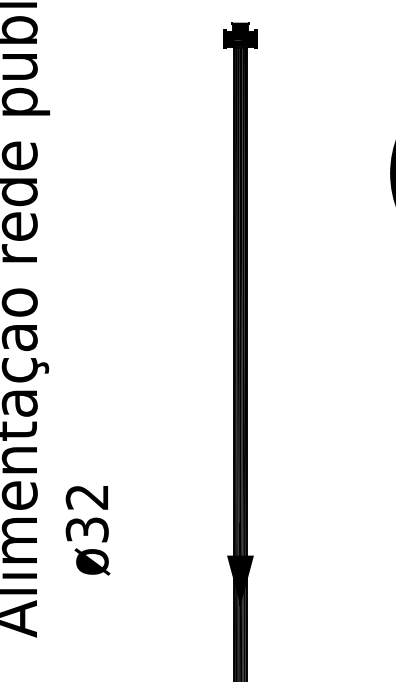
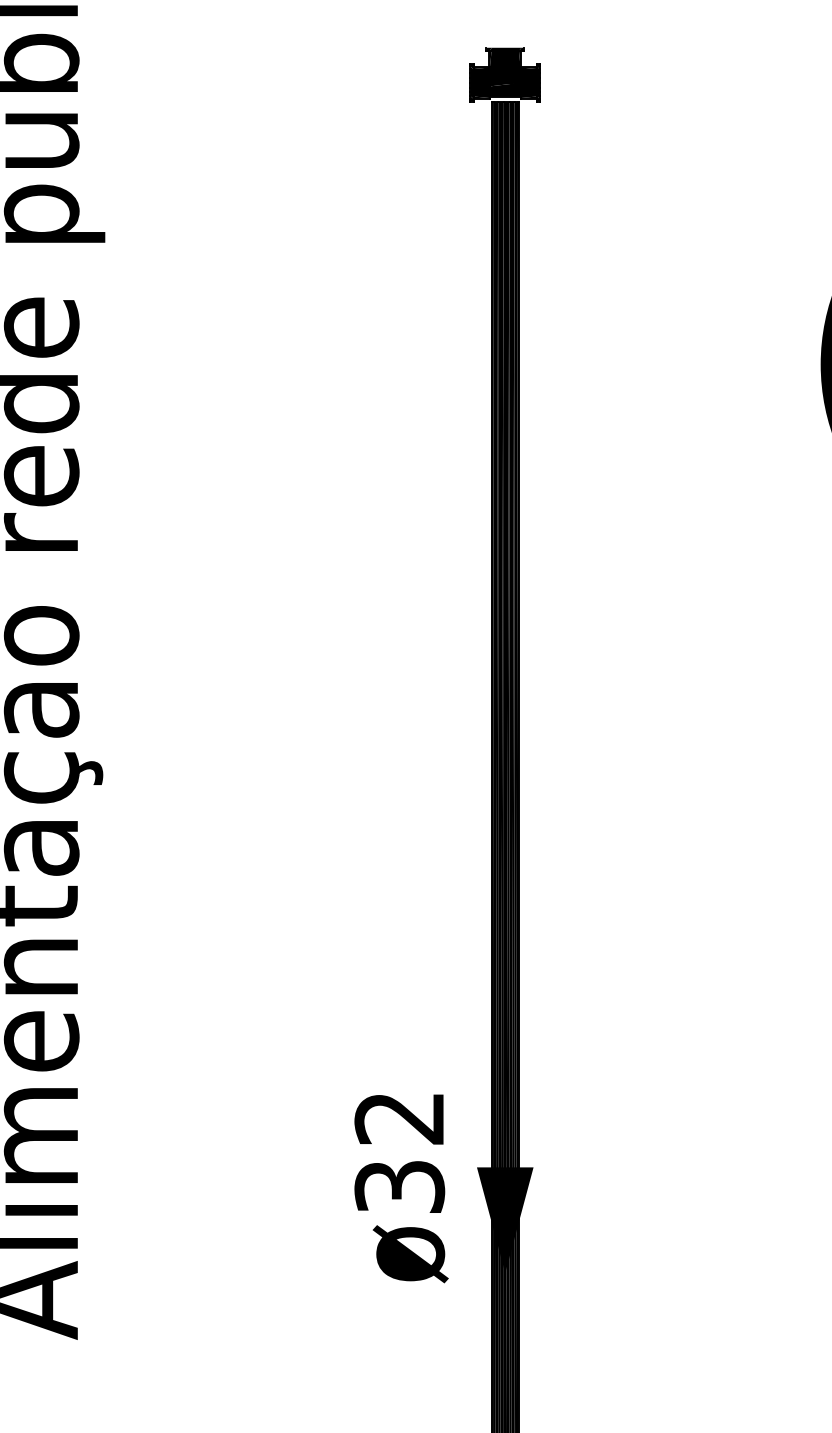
text: (87, 530) -> (400, 1188), moved

